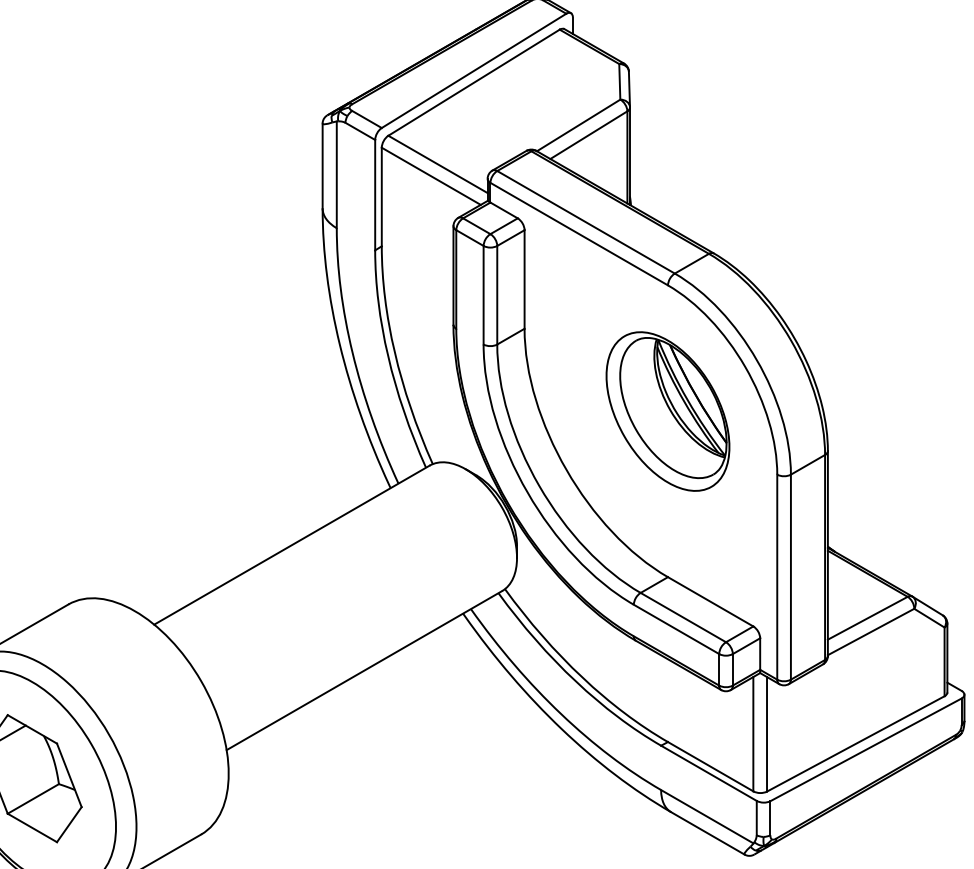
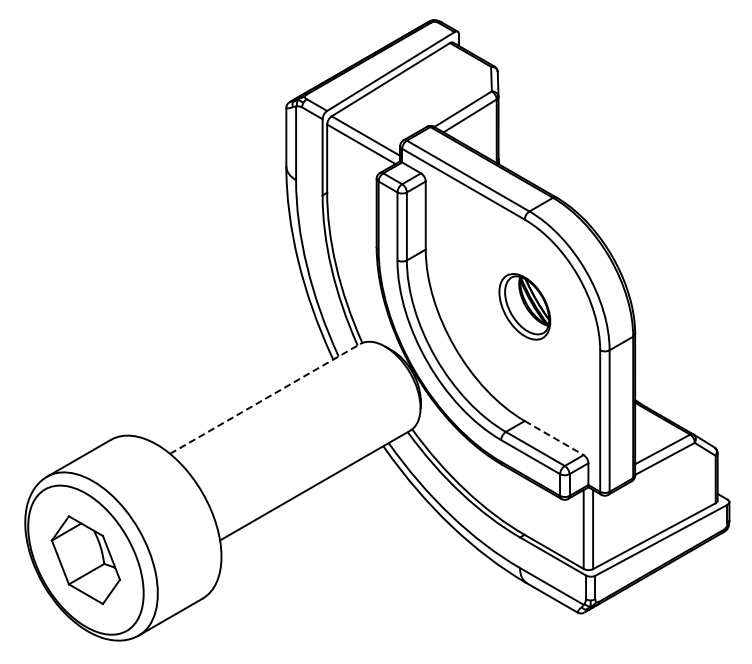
part: (667, 411) -> (524, 306), size x0.6
line: (292, 544) -> (265, 398), solid -> dashed
line: (711, 602) -> (554, 438), solid -> dashed

